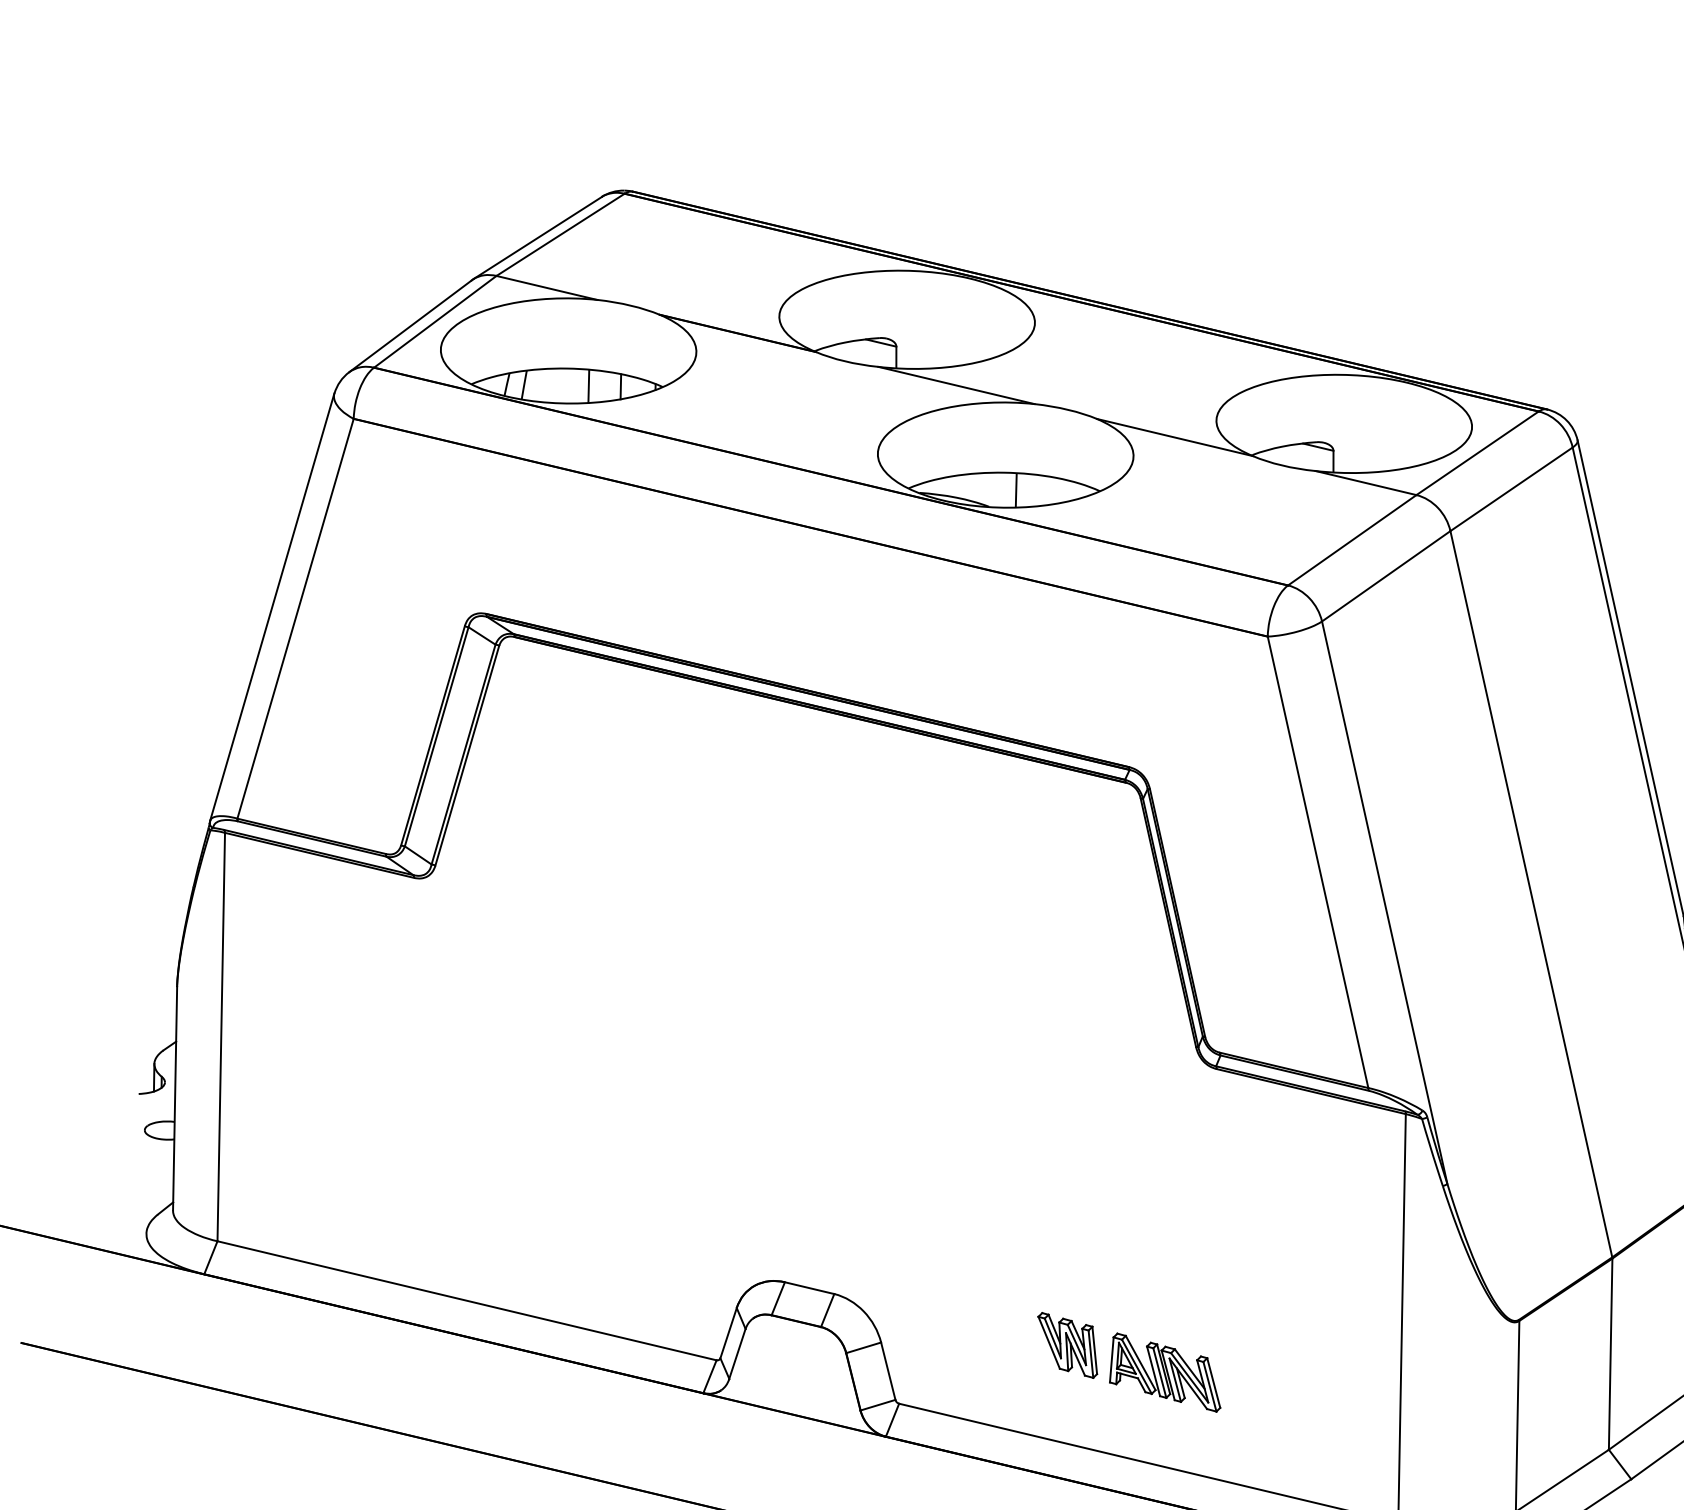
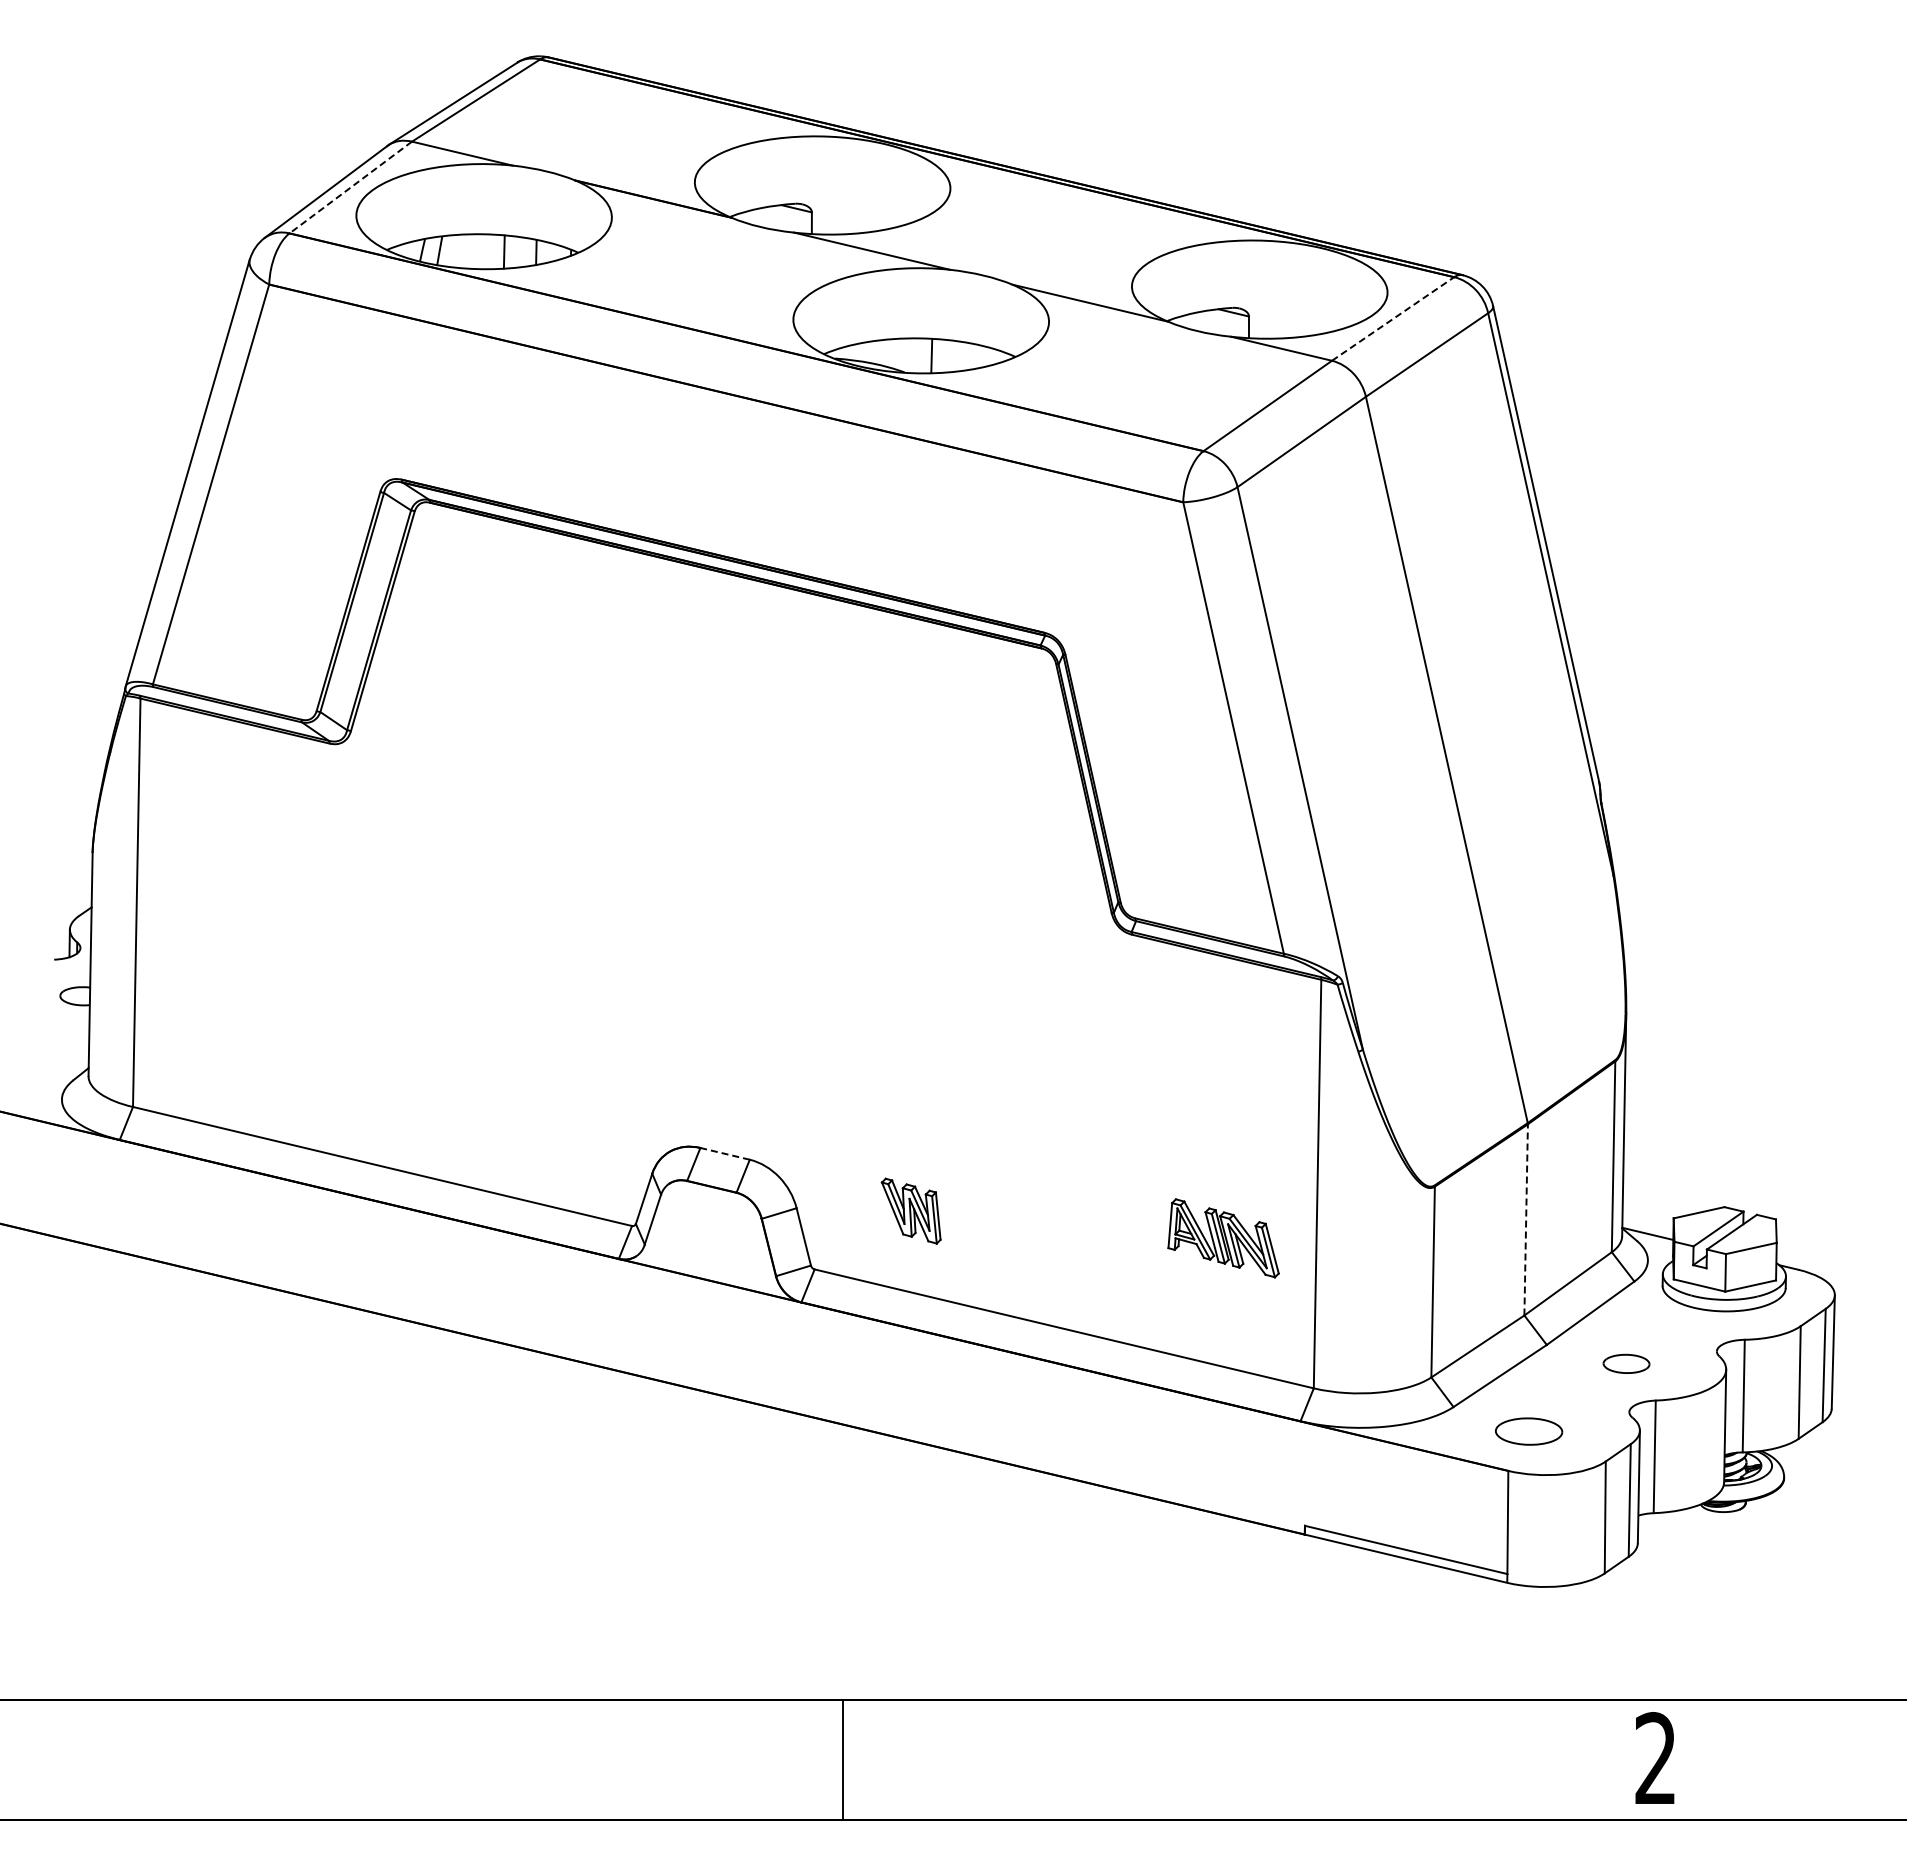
line: (435, 321) -> (350, 187), solid -> dashed
line: (1478, 452) -> (1393, 318), solid -> dashed
line: (809, 1287) -> (724, 1153), solid -> dashed
part: (1067, 1344) -> (910, 1210), moved
line: (1611, 1353) -> (1526, 1219), solid -> dashed
part: (1165, 1372) -> (1223, 1238), moved

